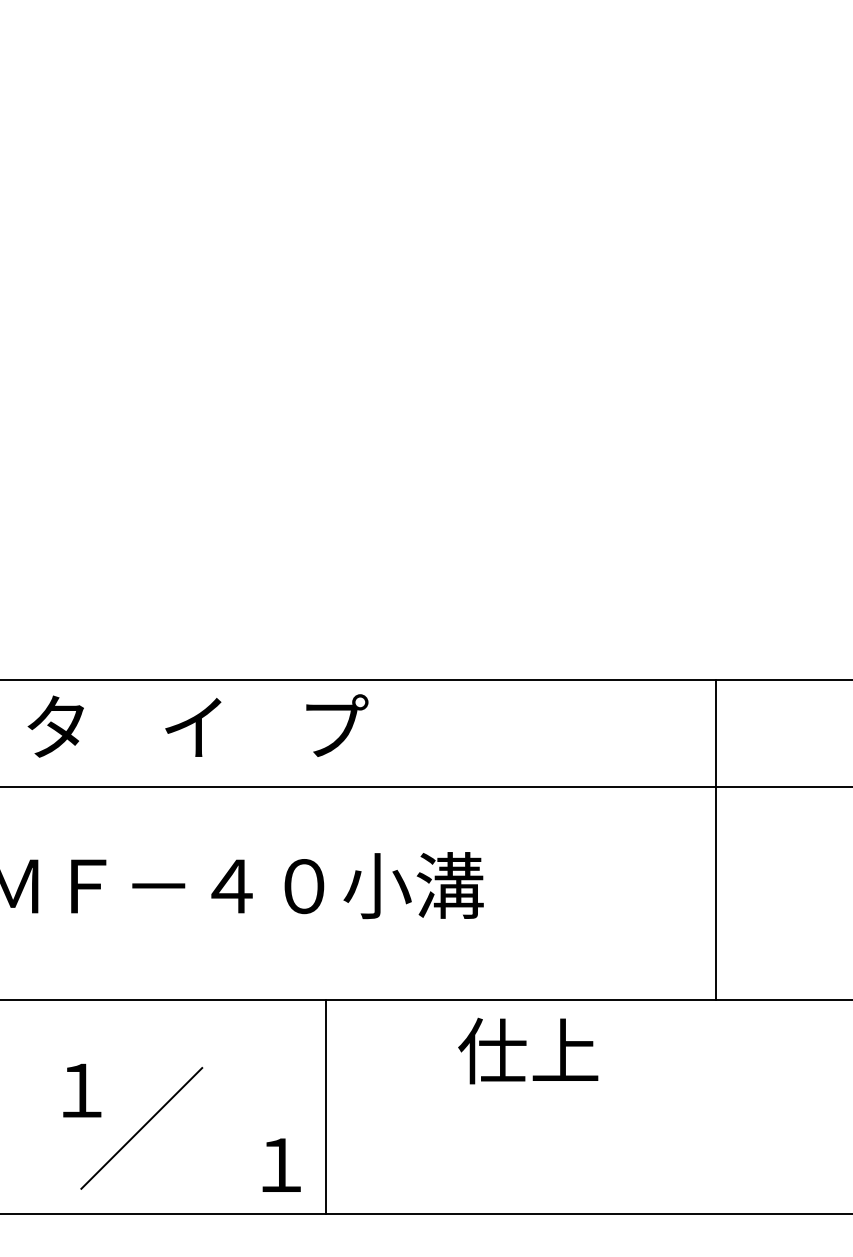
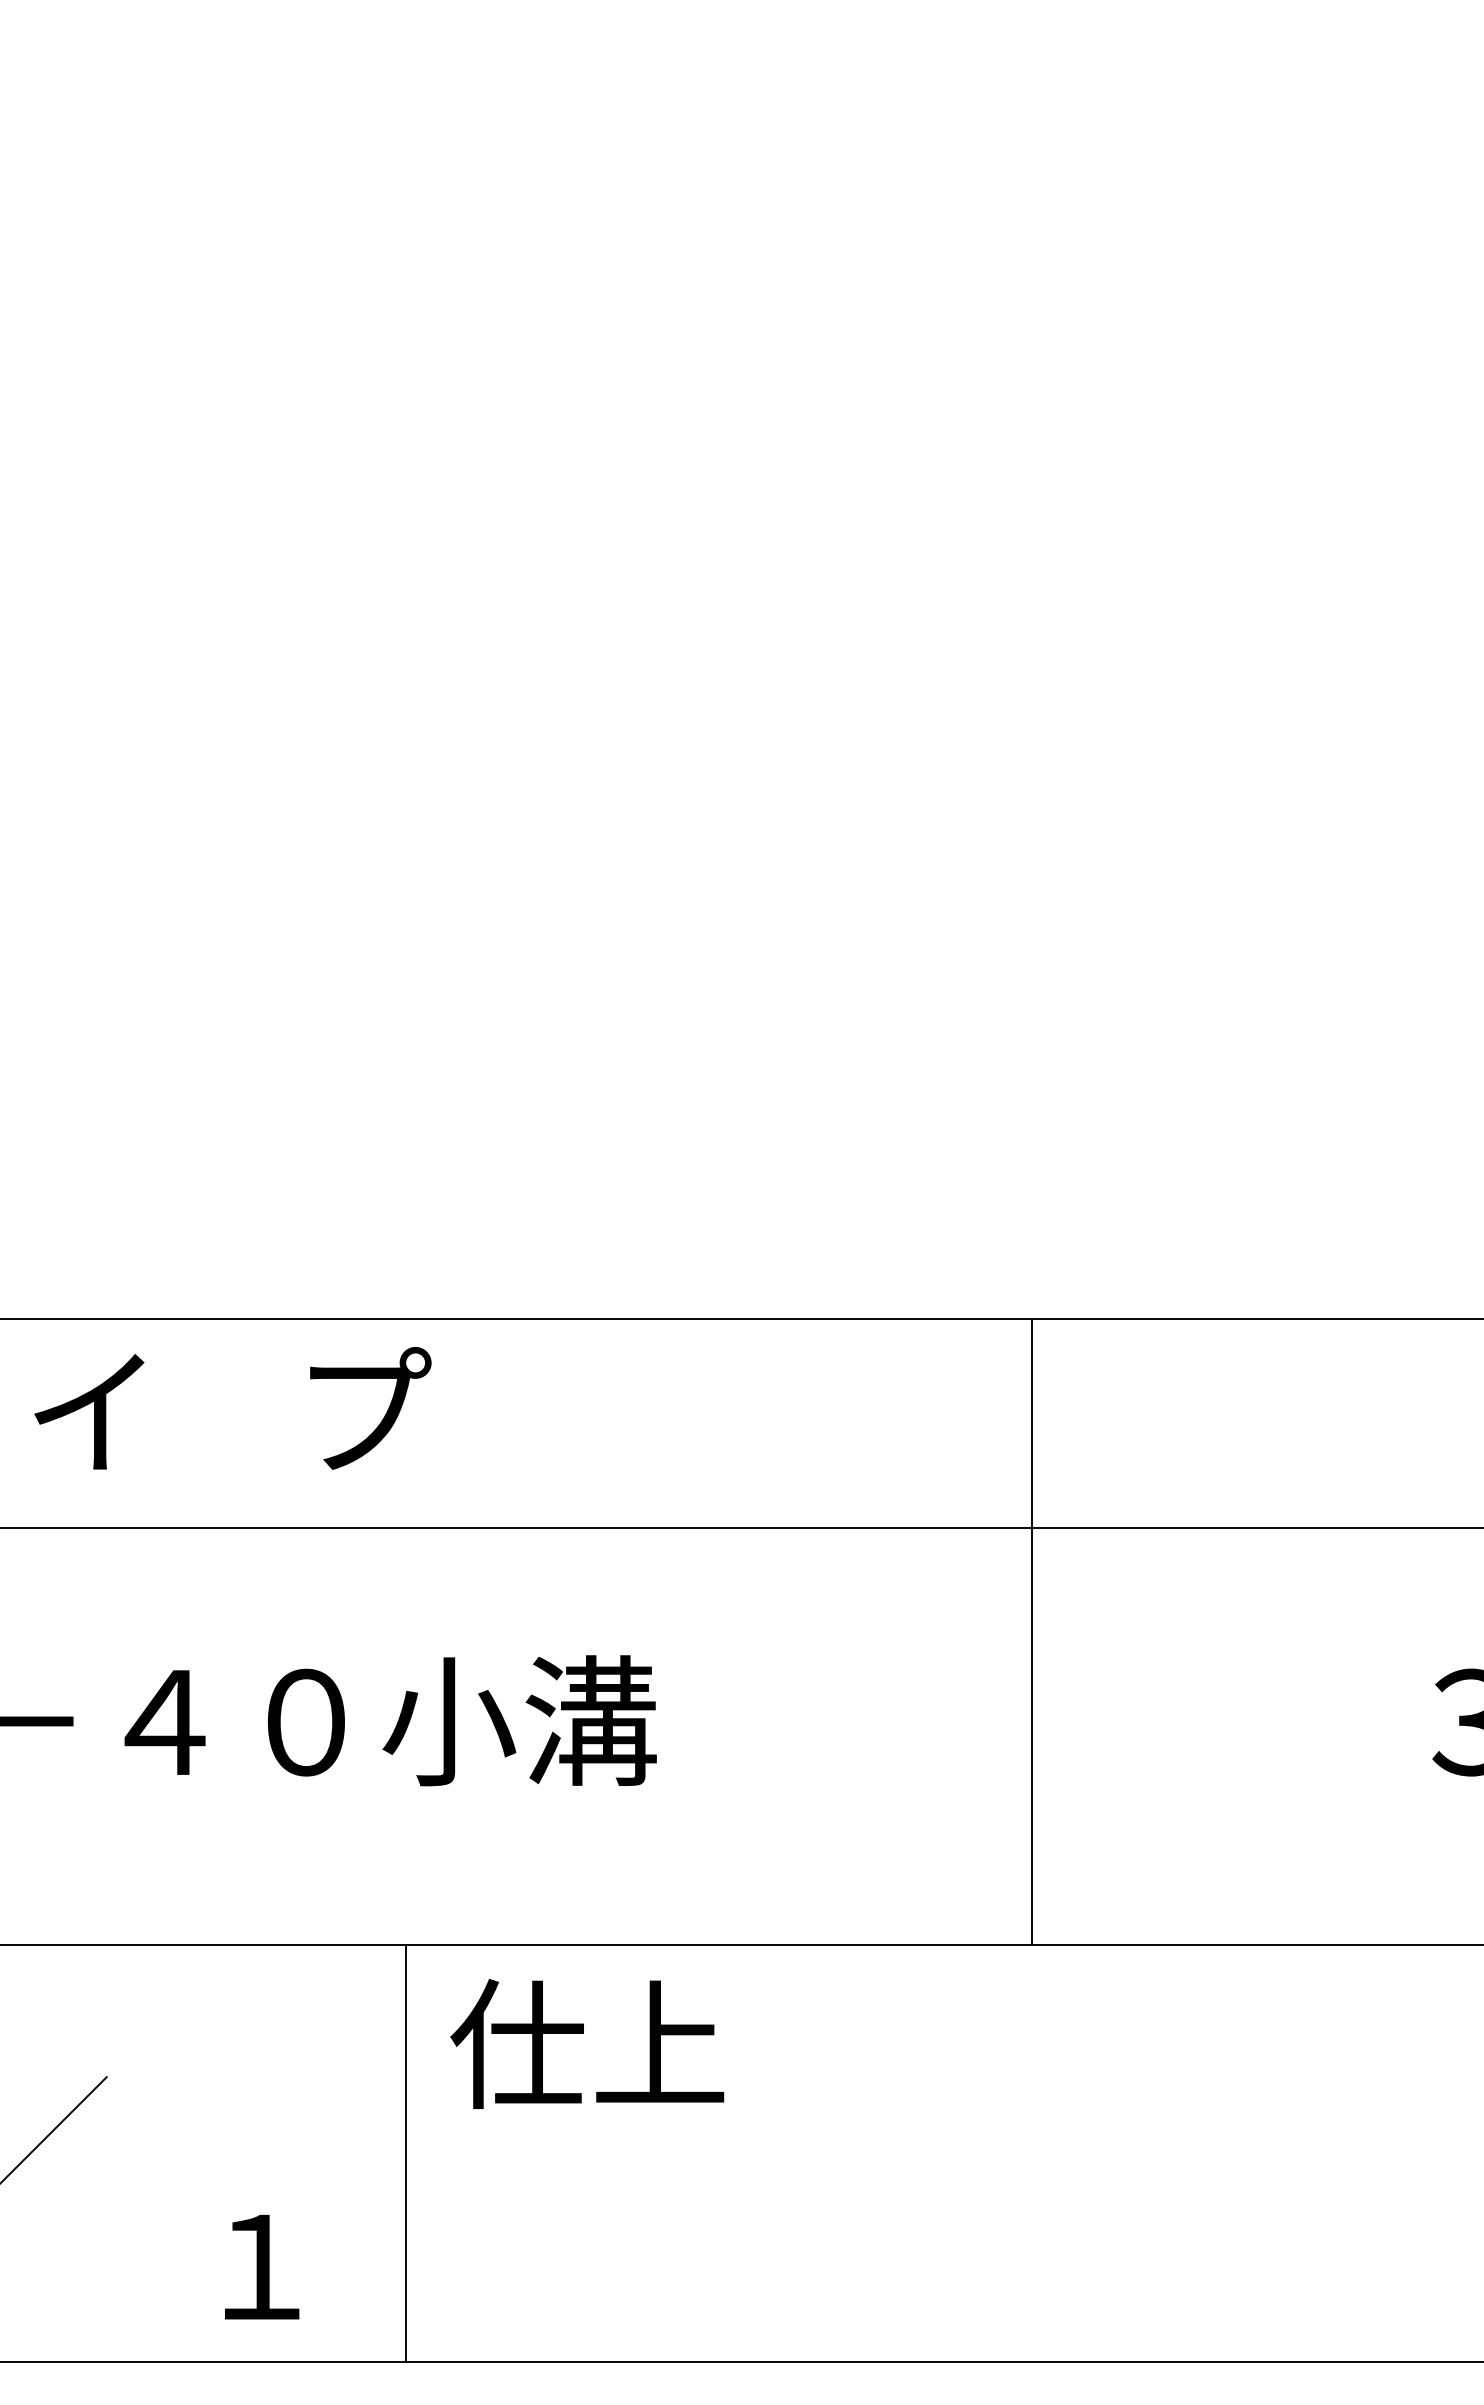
line: (715, 839) -> (1031, 1630), moved
text: (528, 1050) -> (587, 2042), moved
line: (326, 1106) -> (406, 2152), moved

